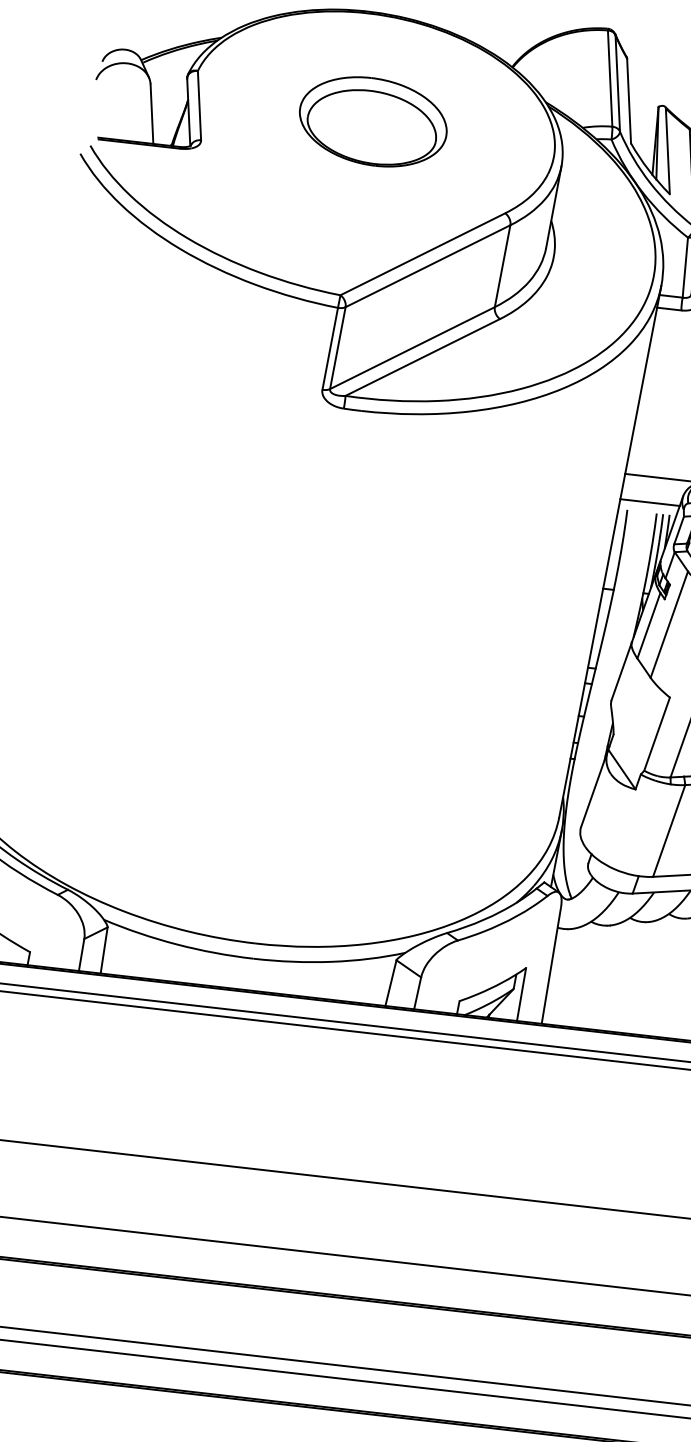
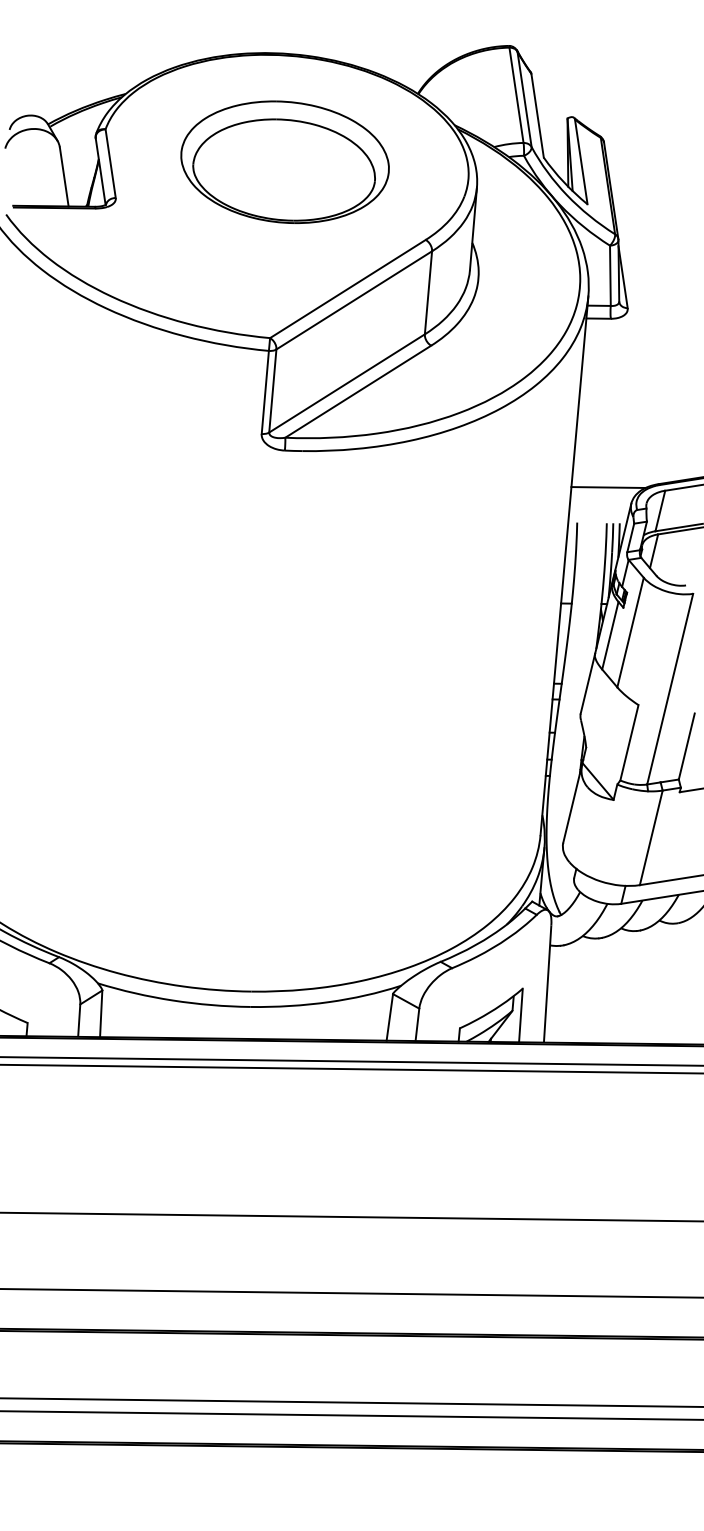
part: (373, 122) -> (285, 162), size x1.4
line: (649, 501) -> (598, 512), removed

